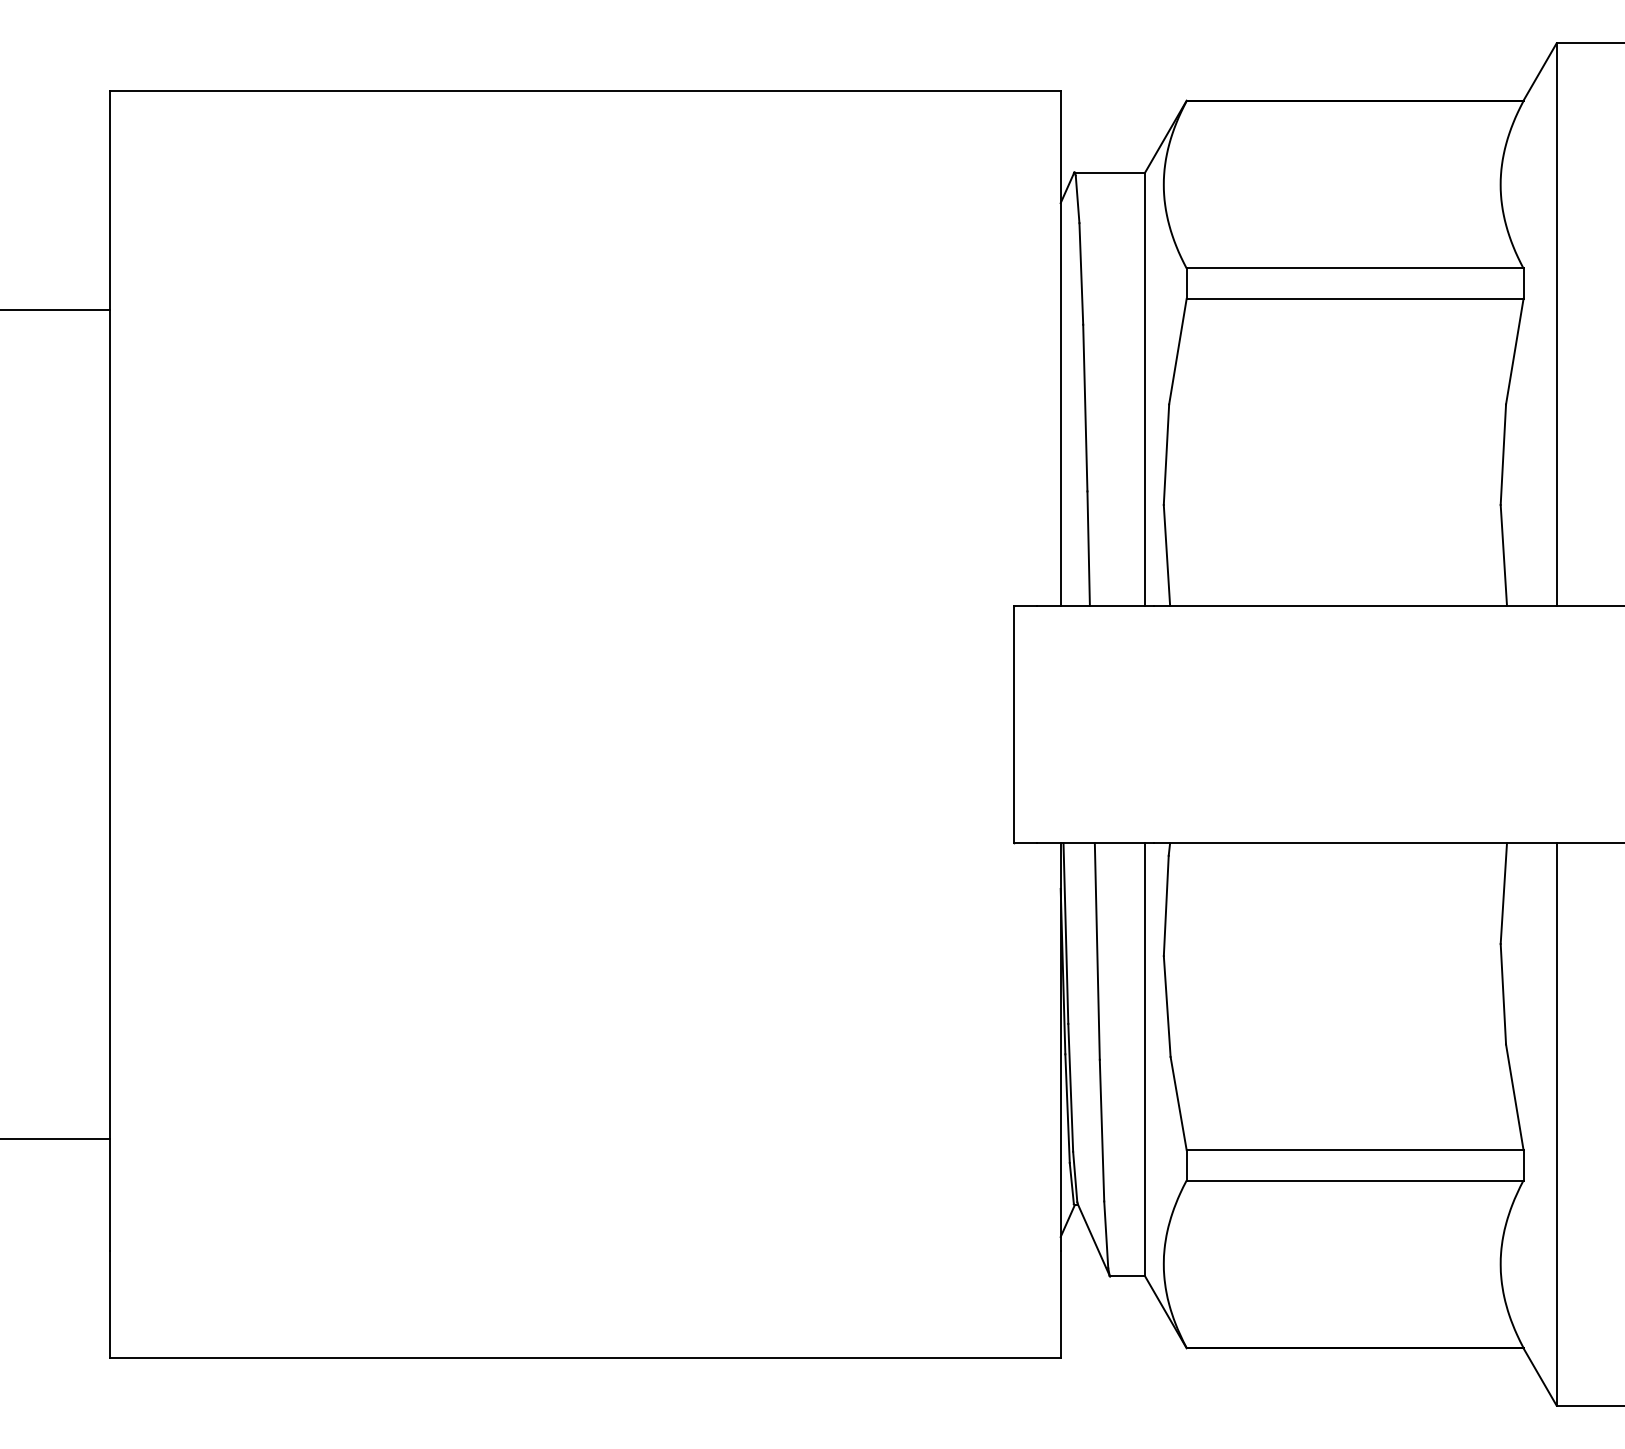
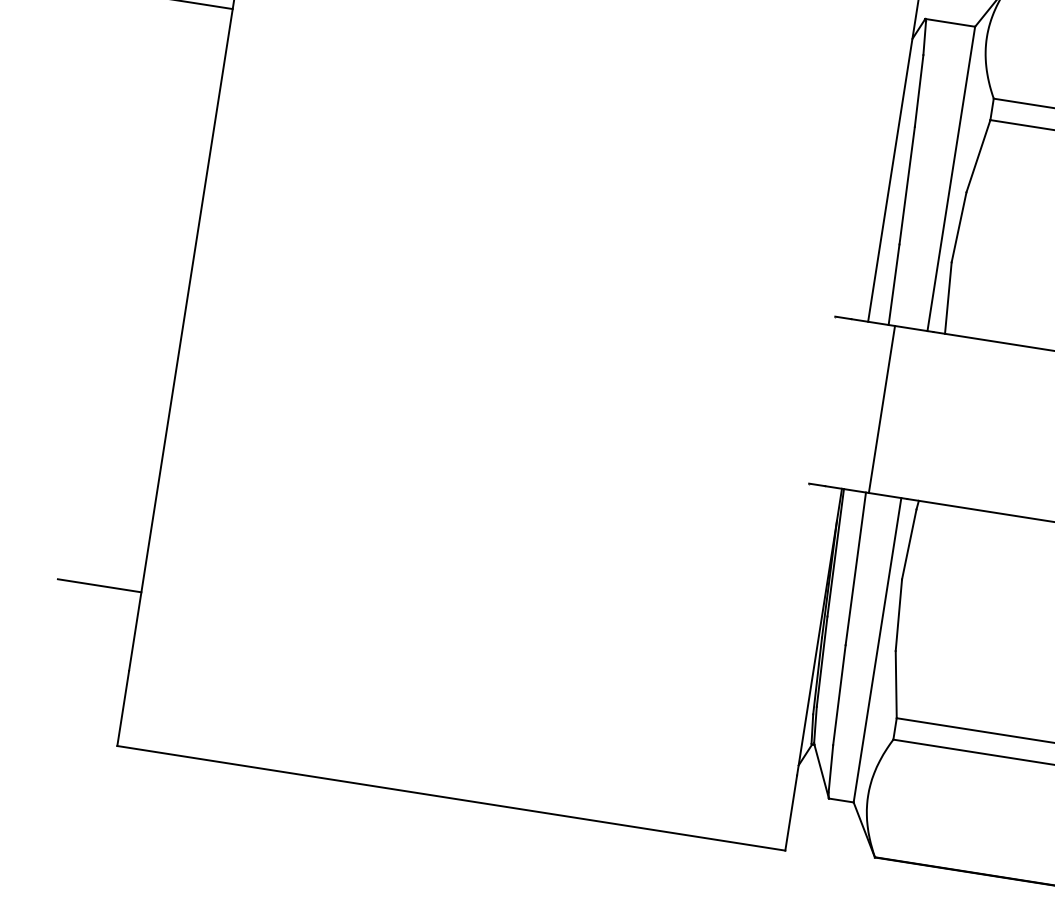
line: (1013, 724) -> (881, 409), moved

